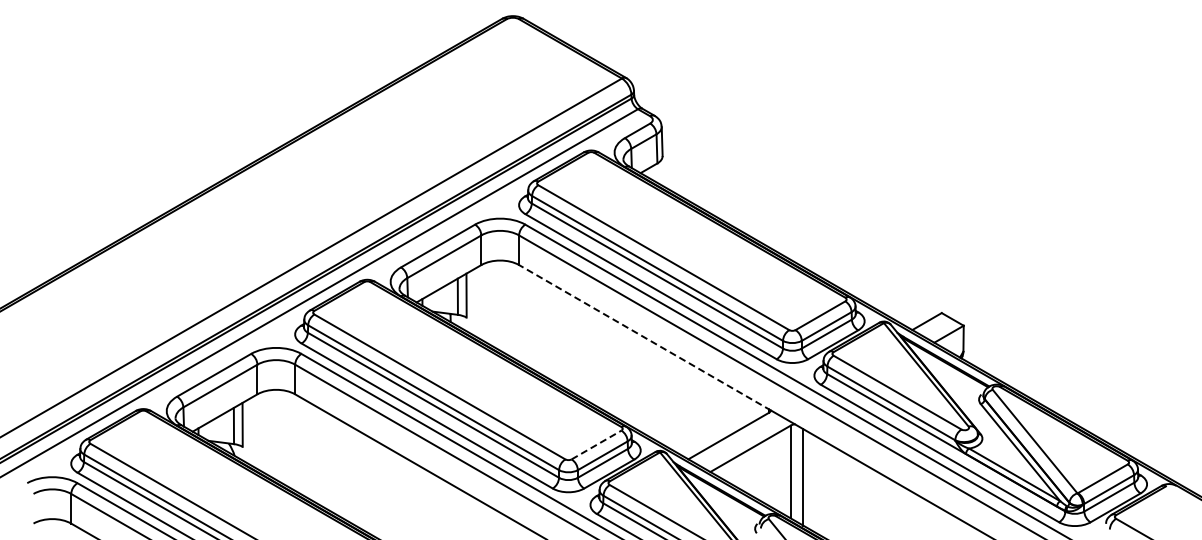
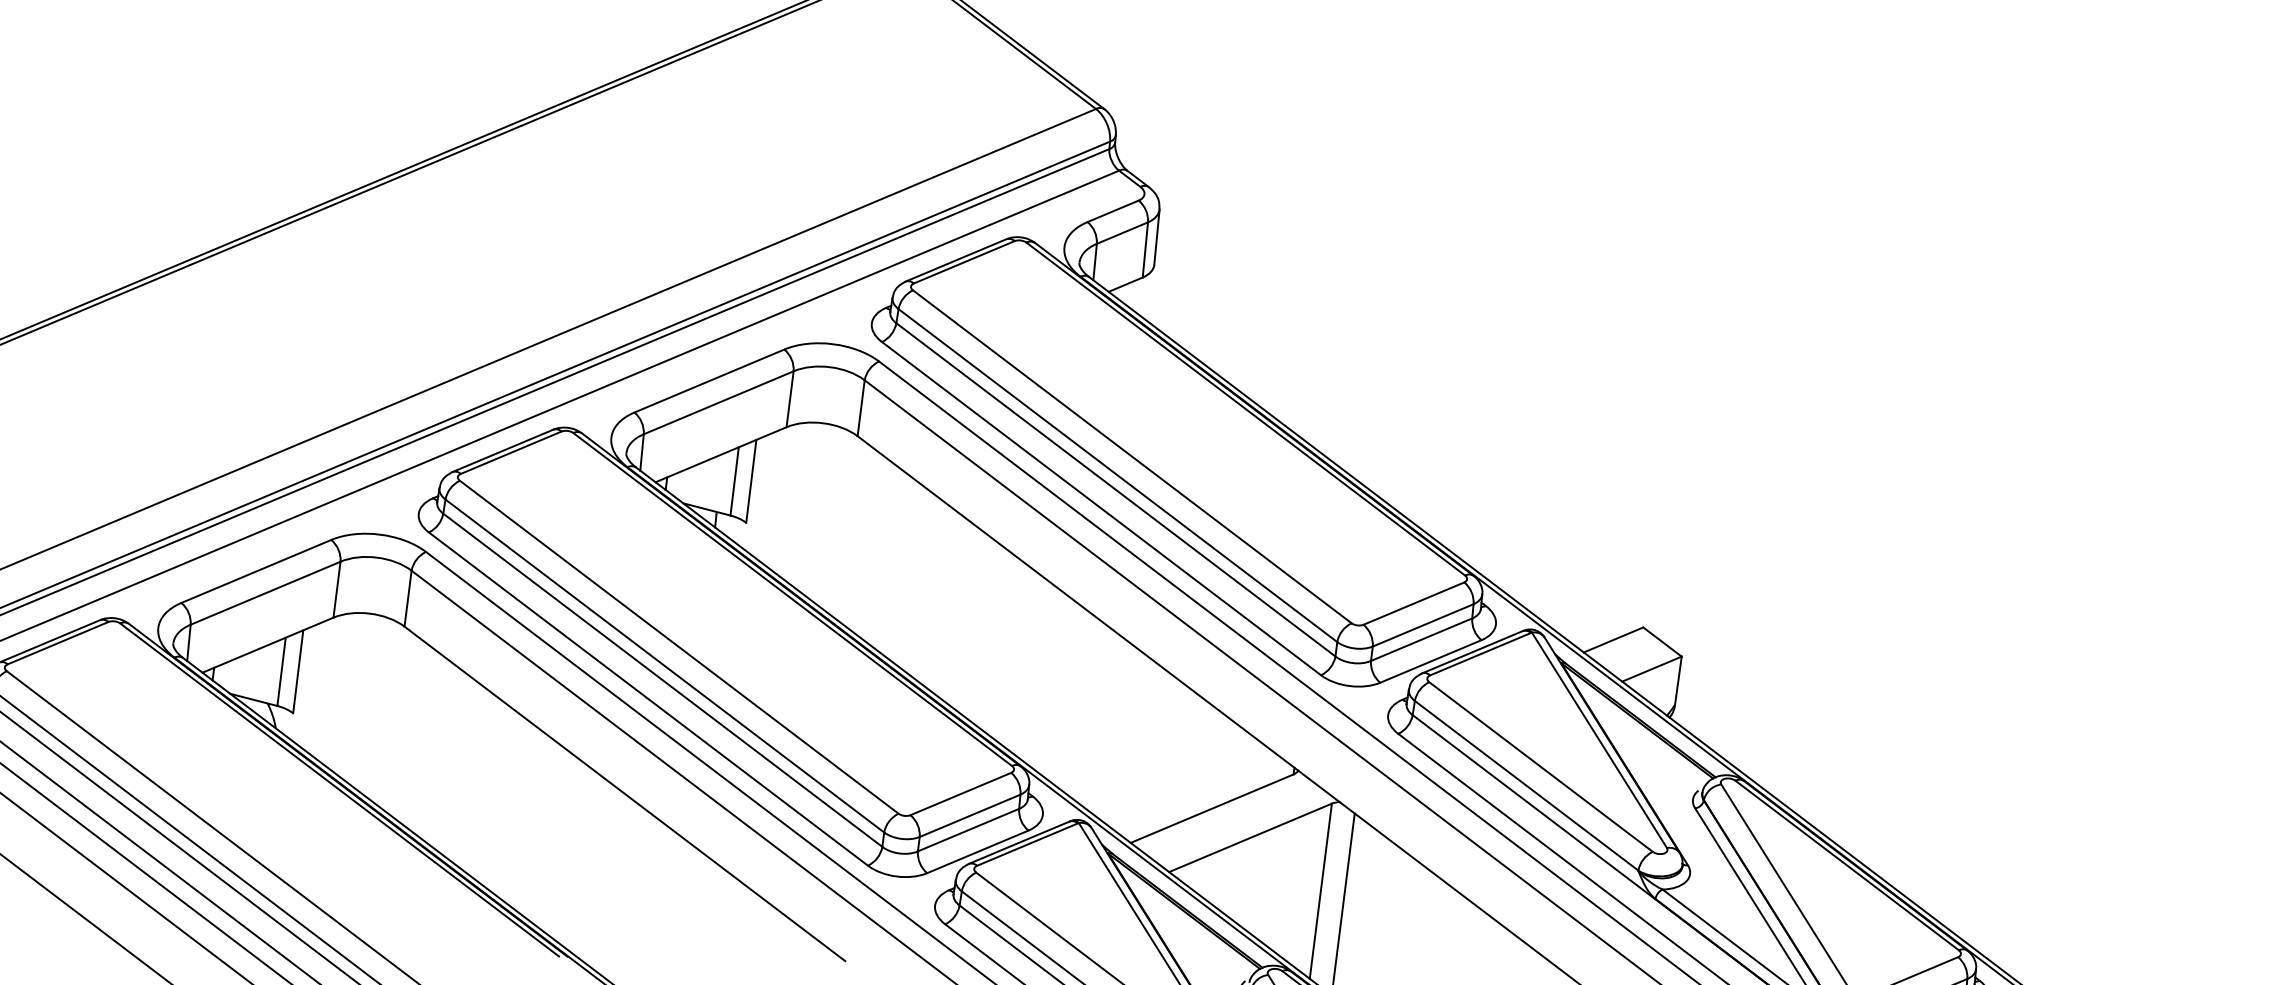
line: (645, 337) -> (1078, 602), dashed -> solid
line: (596, 445) -> (960, 794), dashed -> solid

